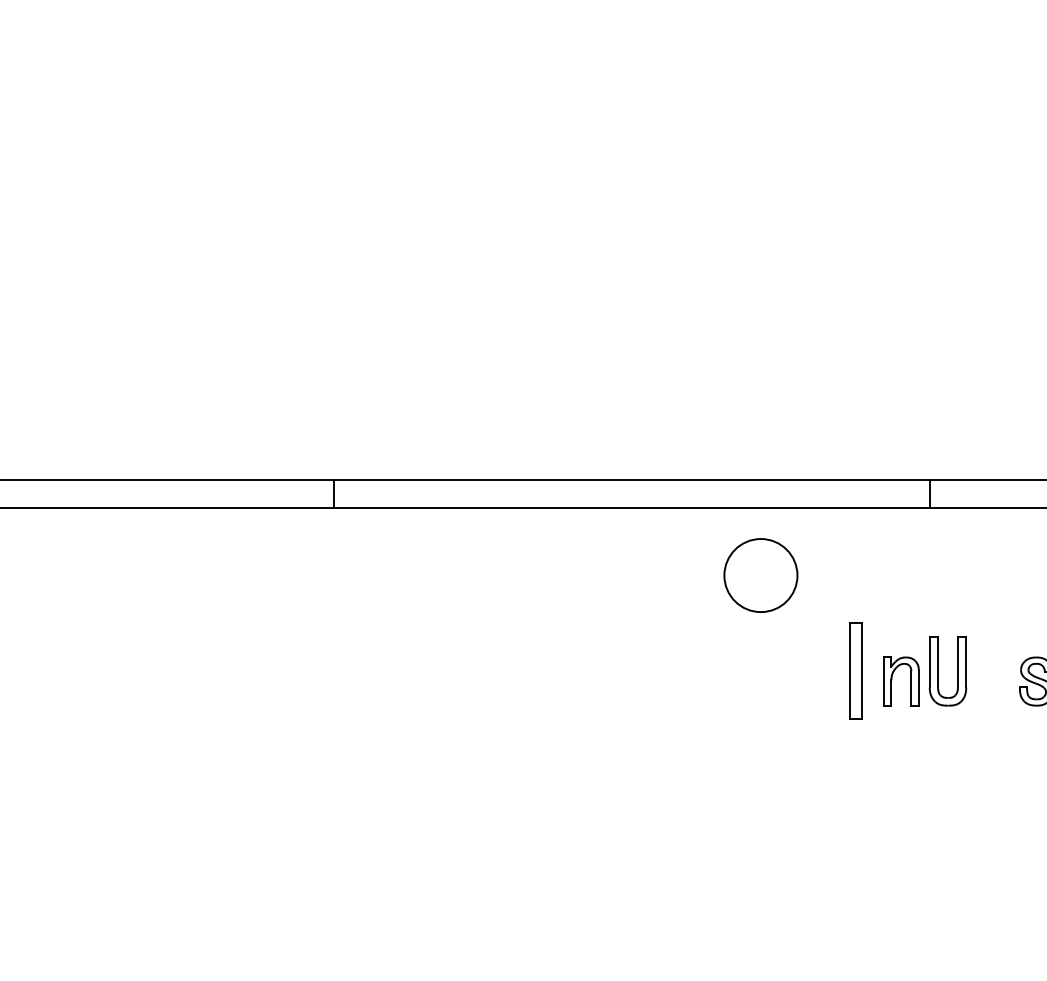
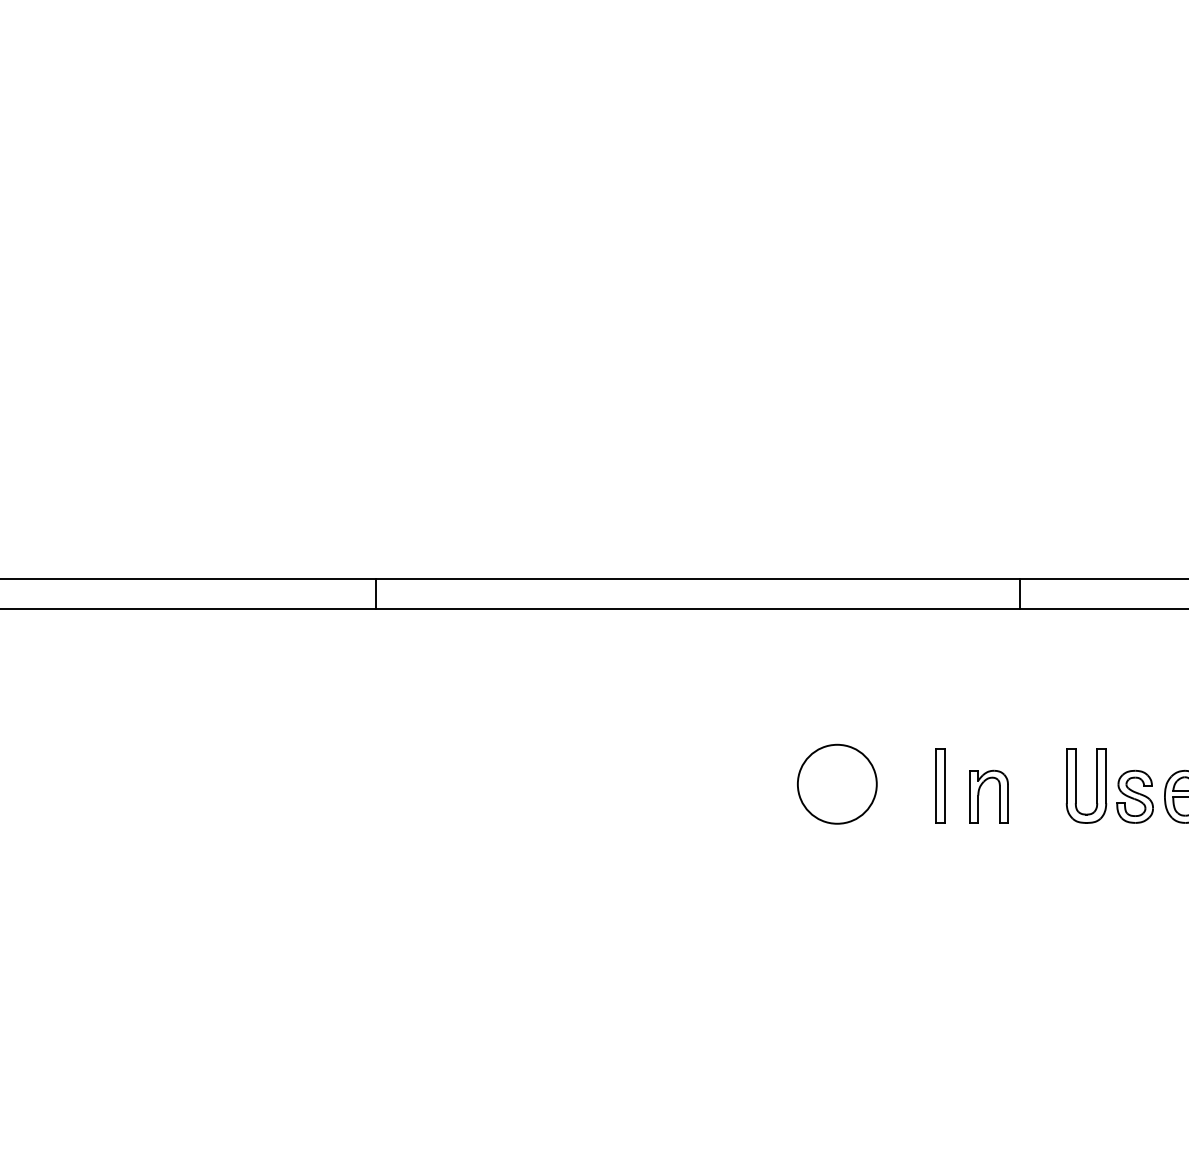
circle: (761, 574) -> (837, 783), moved
part: (856, 671) -> (940, 785), size x0.71
part: (938, 671) -> (1076, 785), moved

